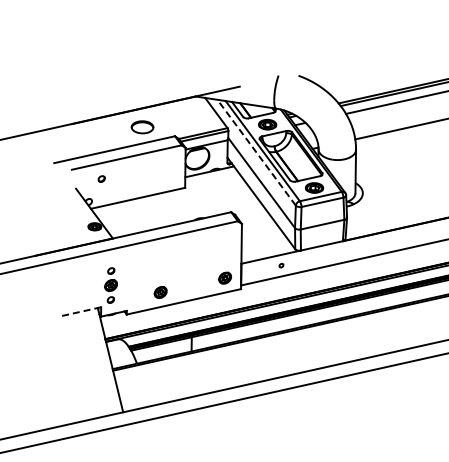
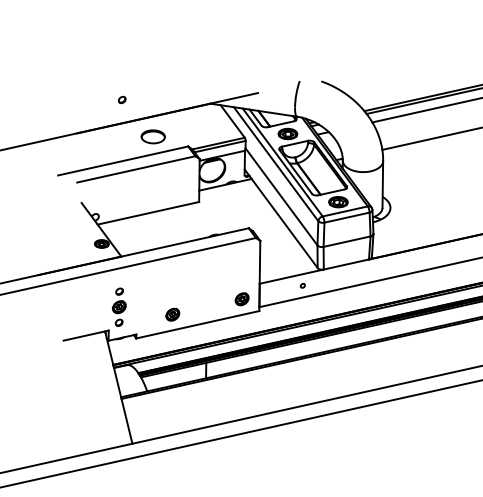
line: (256, 152) -> (275, 163), dashed -> solid
part: (101, 178) -> (121, 99), moved
line: (79, 312) -> (85, 336), dashed -> solid

